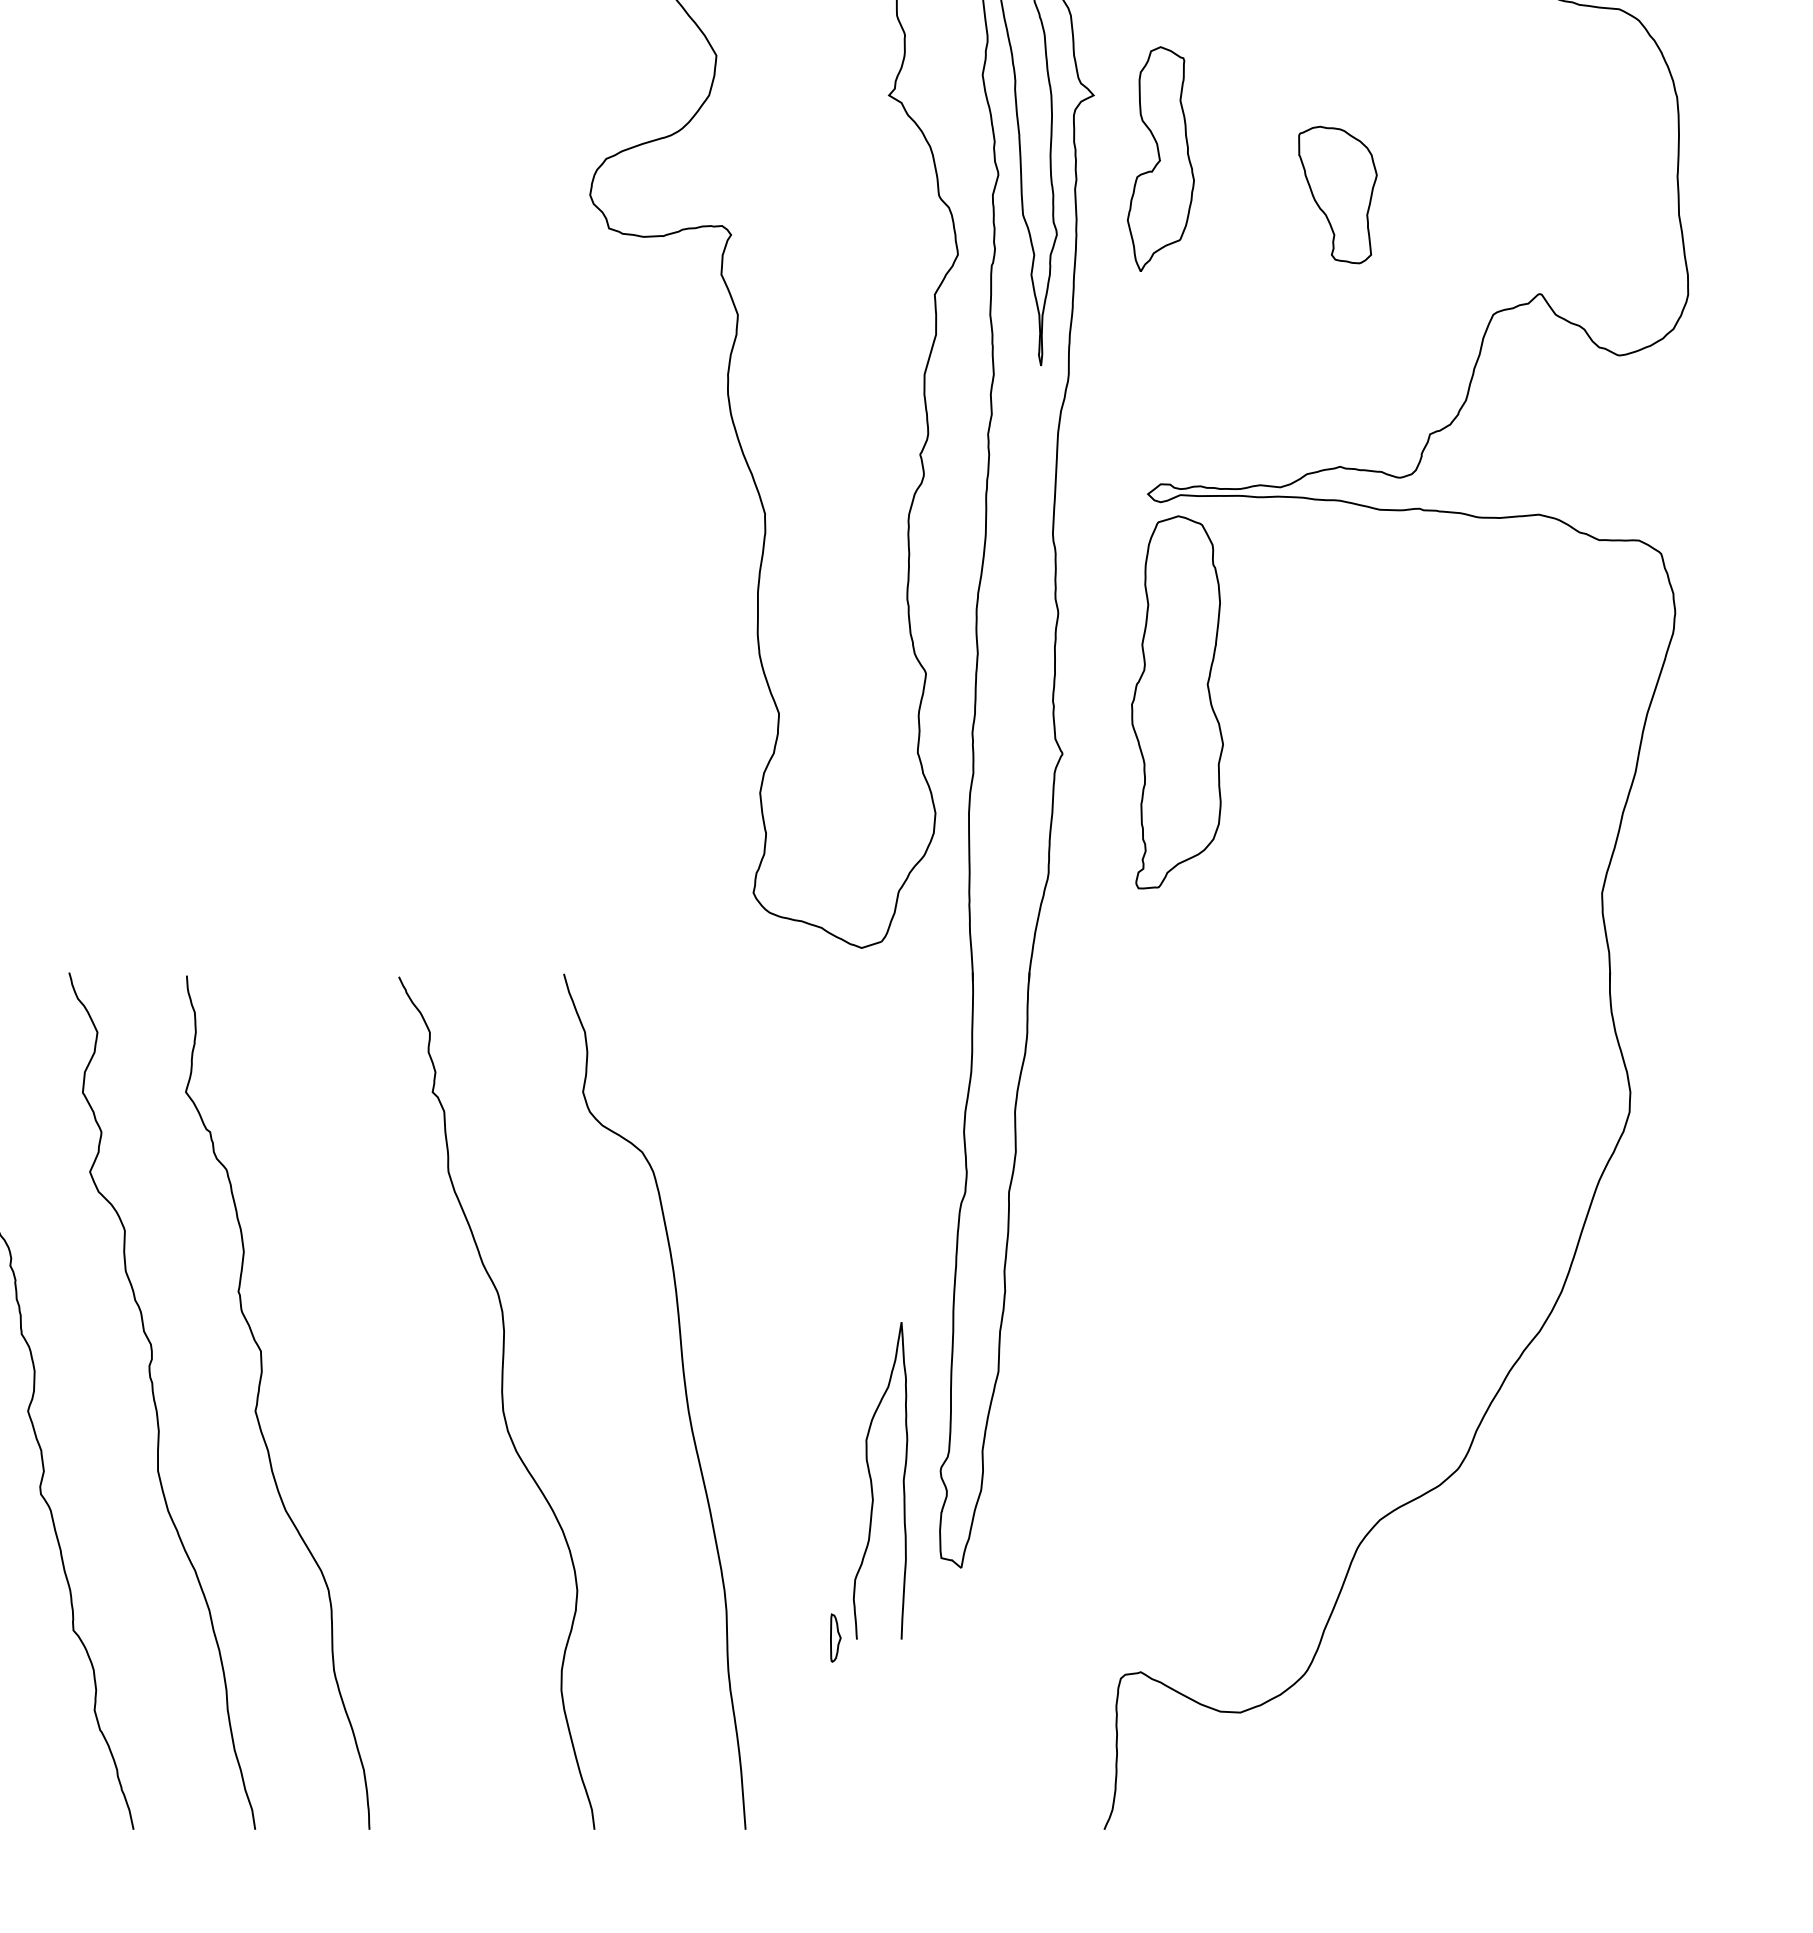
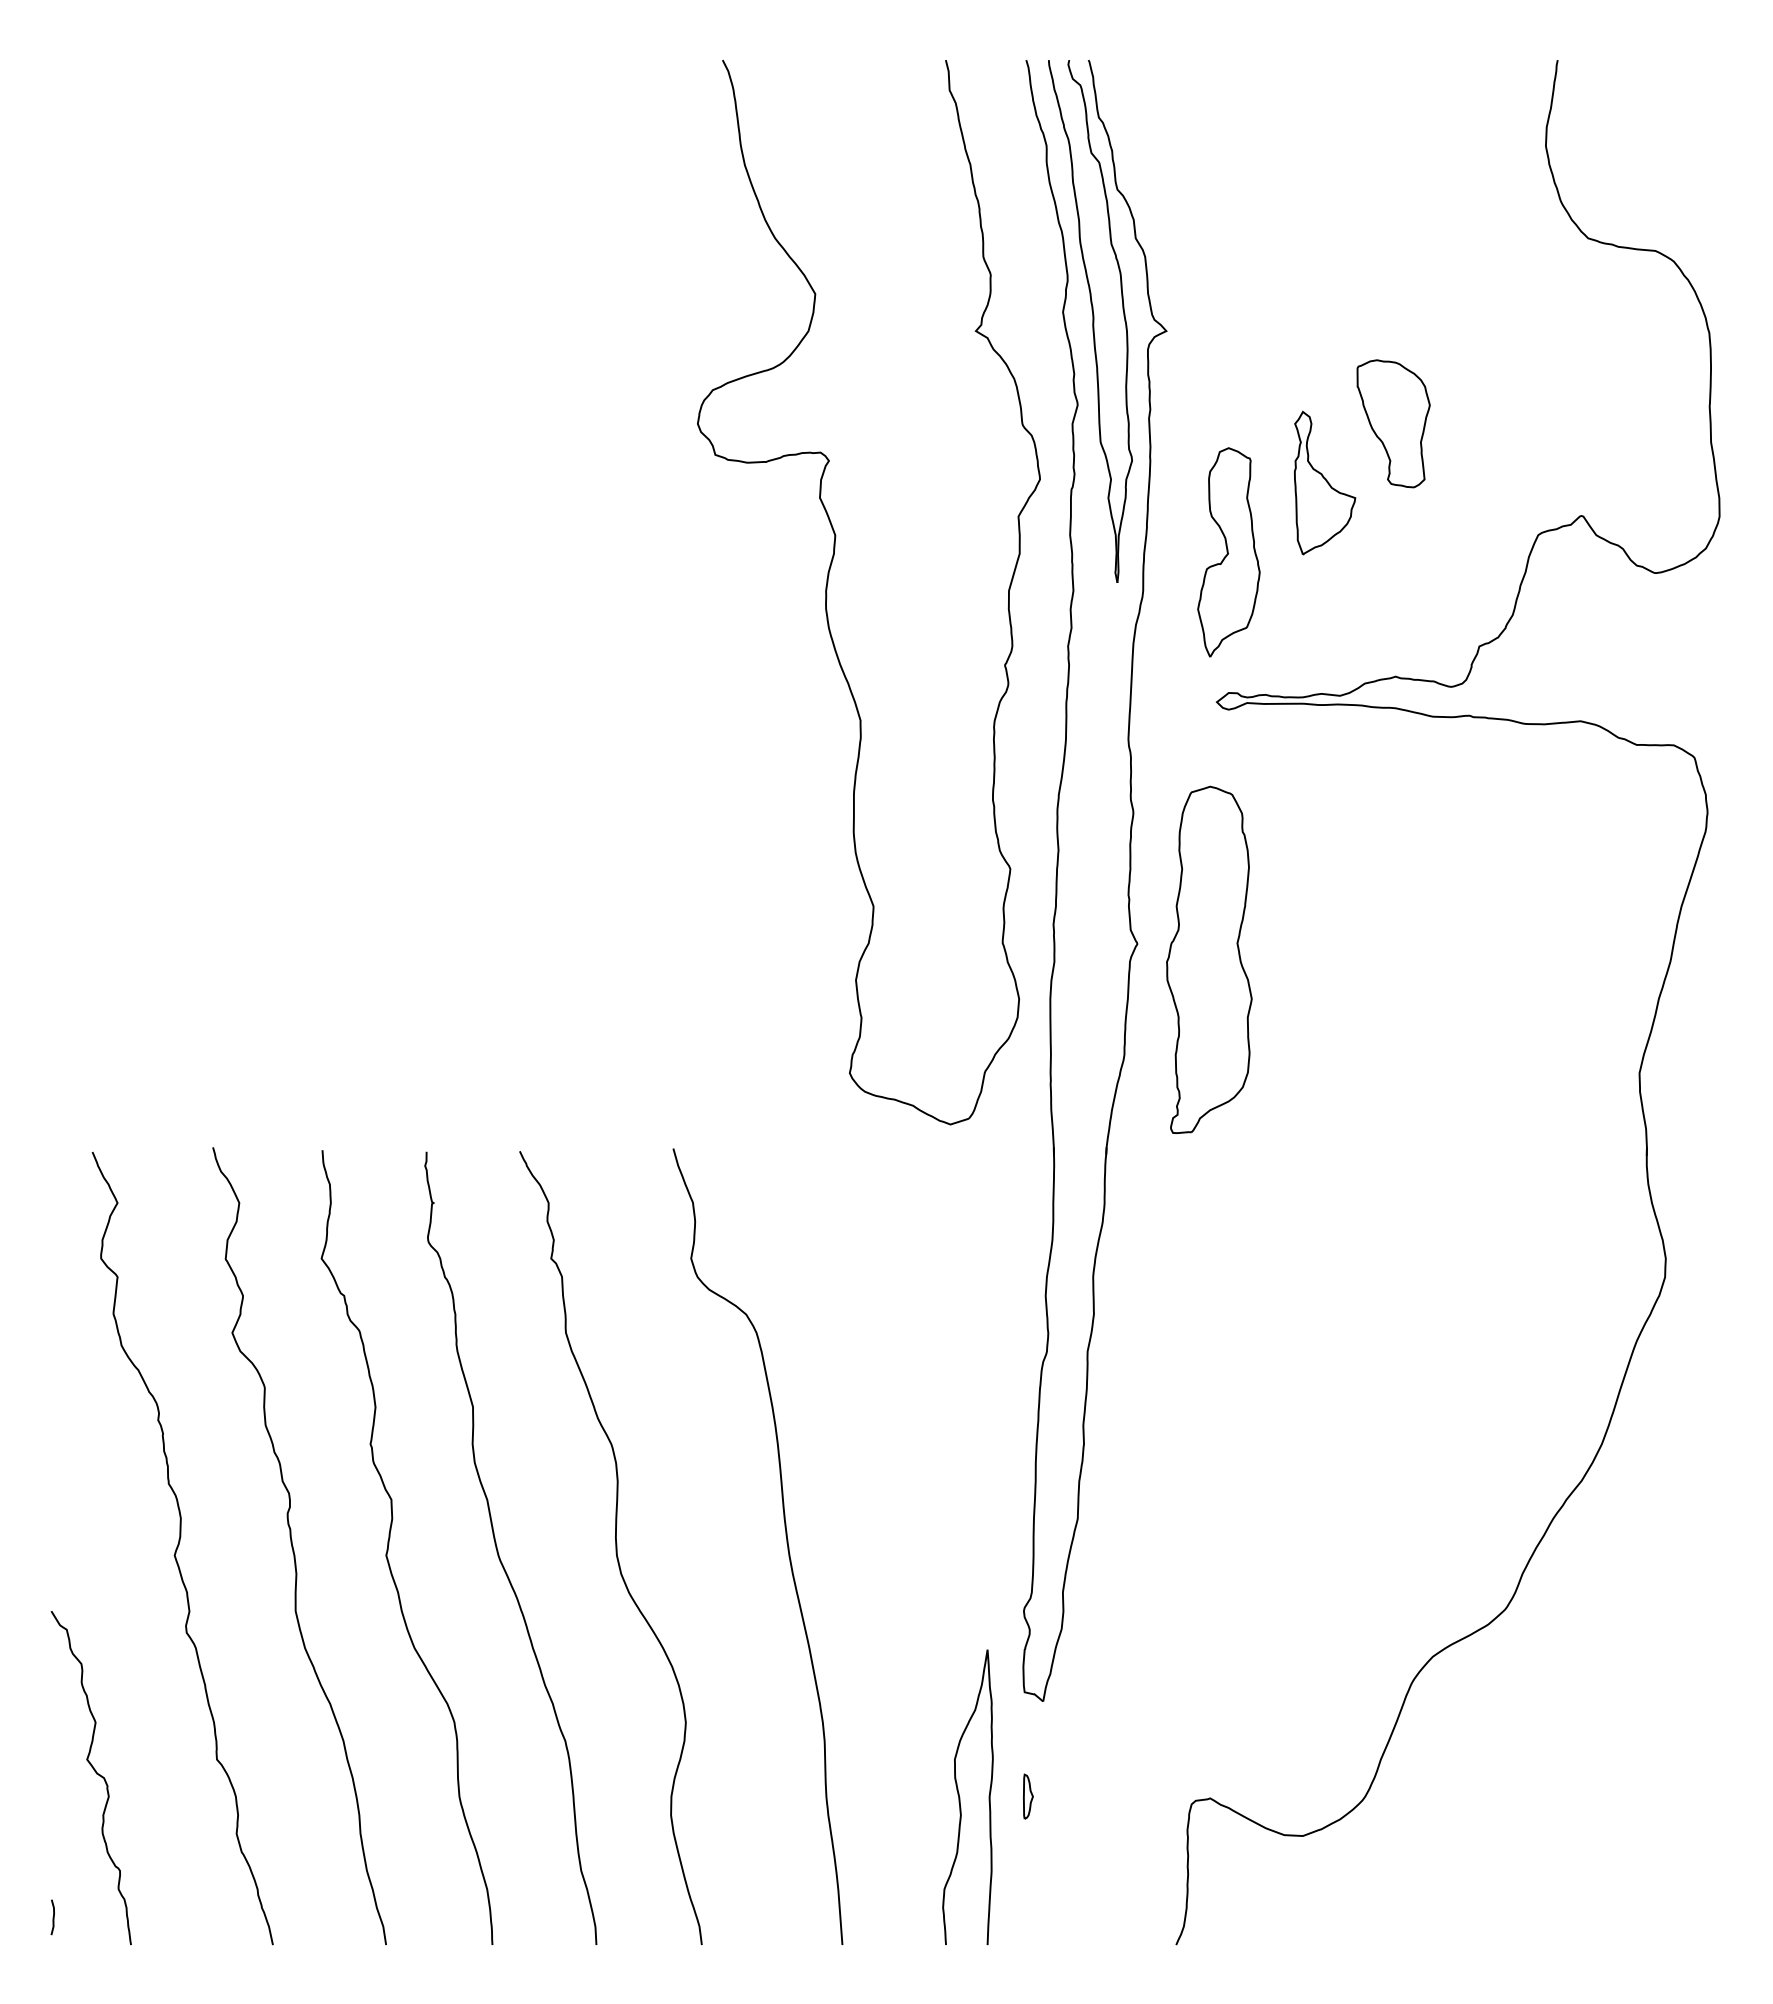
part: (1160, 159) -> (1228, 552), moved
part: (1264, 258) -> (1325, 482), added
part: (1177, 701) -> (1209, 959), moved
curve: (376, 1405) -> (498, 1550), added
curve: (872, 1481) -> (960, 1797), moved
part: (835, 1637) -> (1028, 1796), moved

